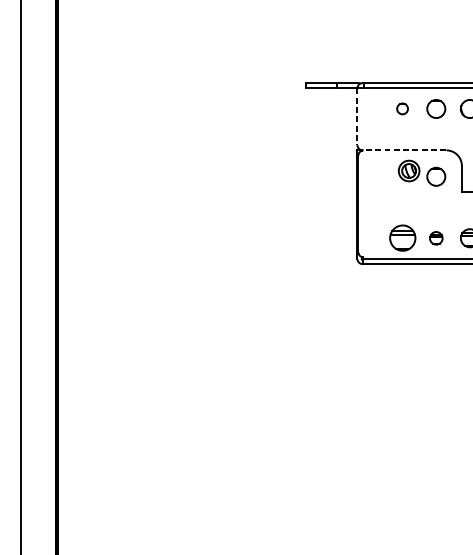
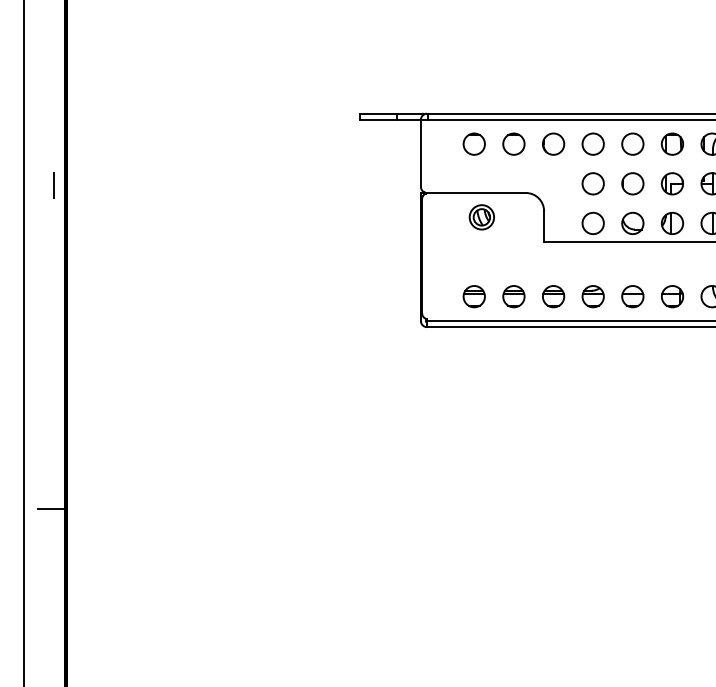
circle: (402, 108) -> (473, 143), size x1.67
line: (357, 116) -> (420, 153), dashed -> solid
line: (46, 144) -> (54, 185), added
line: (405, 149) -> (477, 192), dashed -> solid
circle: (435, 176) -> (513, 223), removed
part: (402, 238) -> (473, 296), size x0.71
part: (435, 238) -> (513, 296), size x1.43
line: (44, 417) -> (51, 508), added

